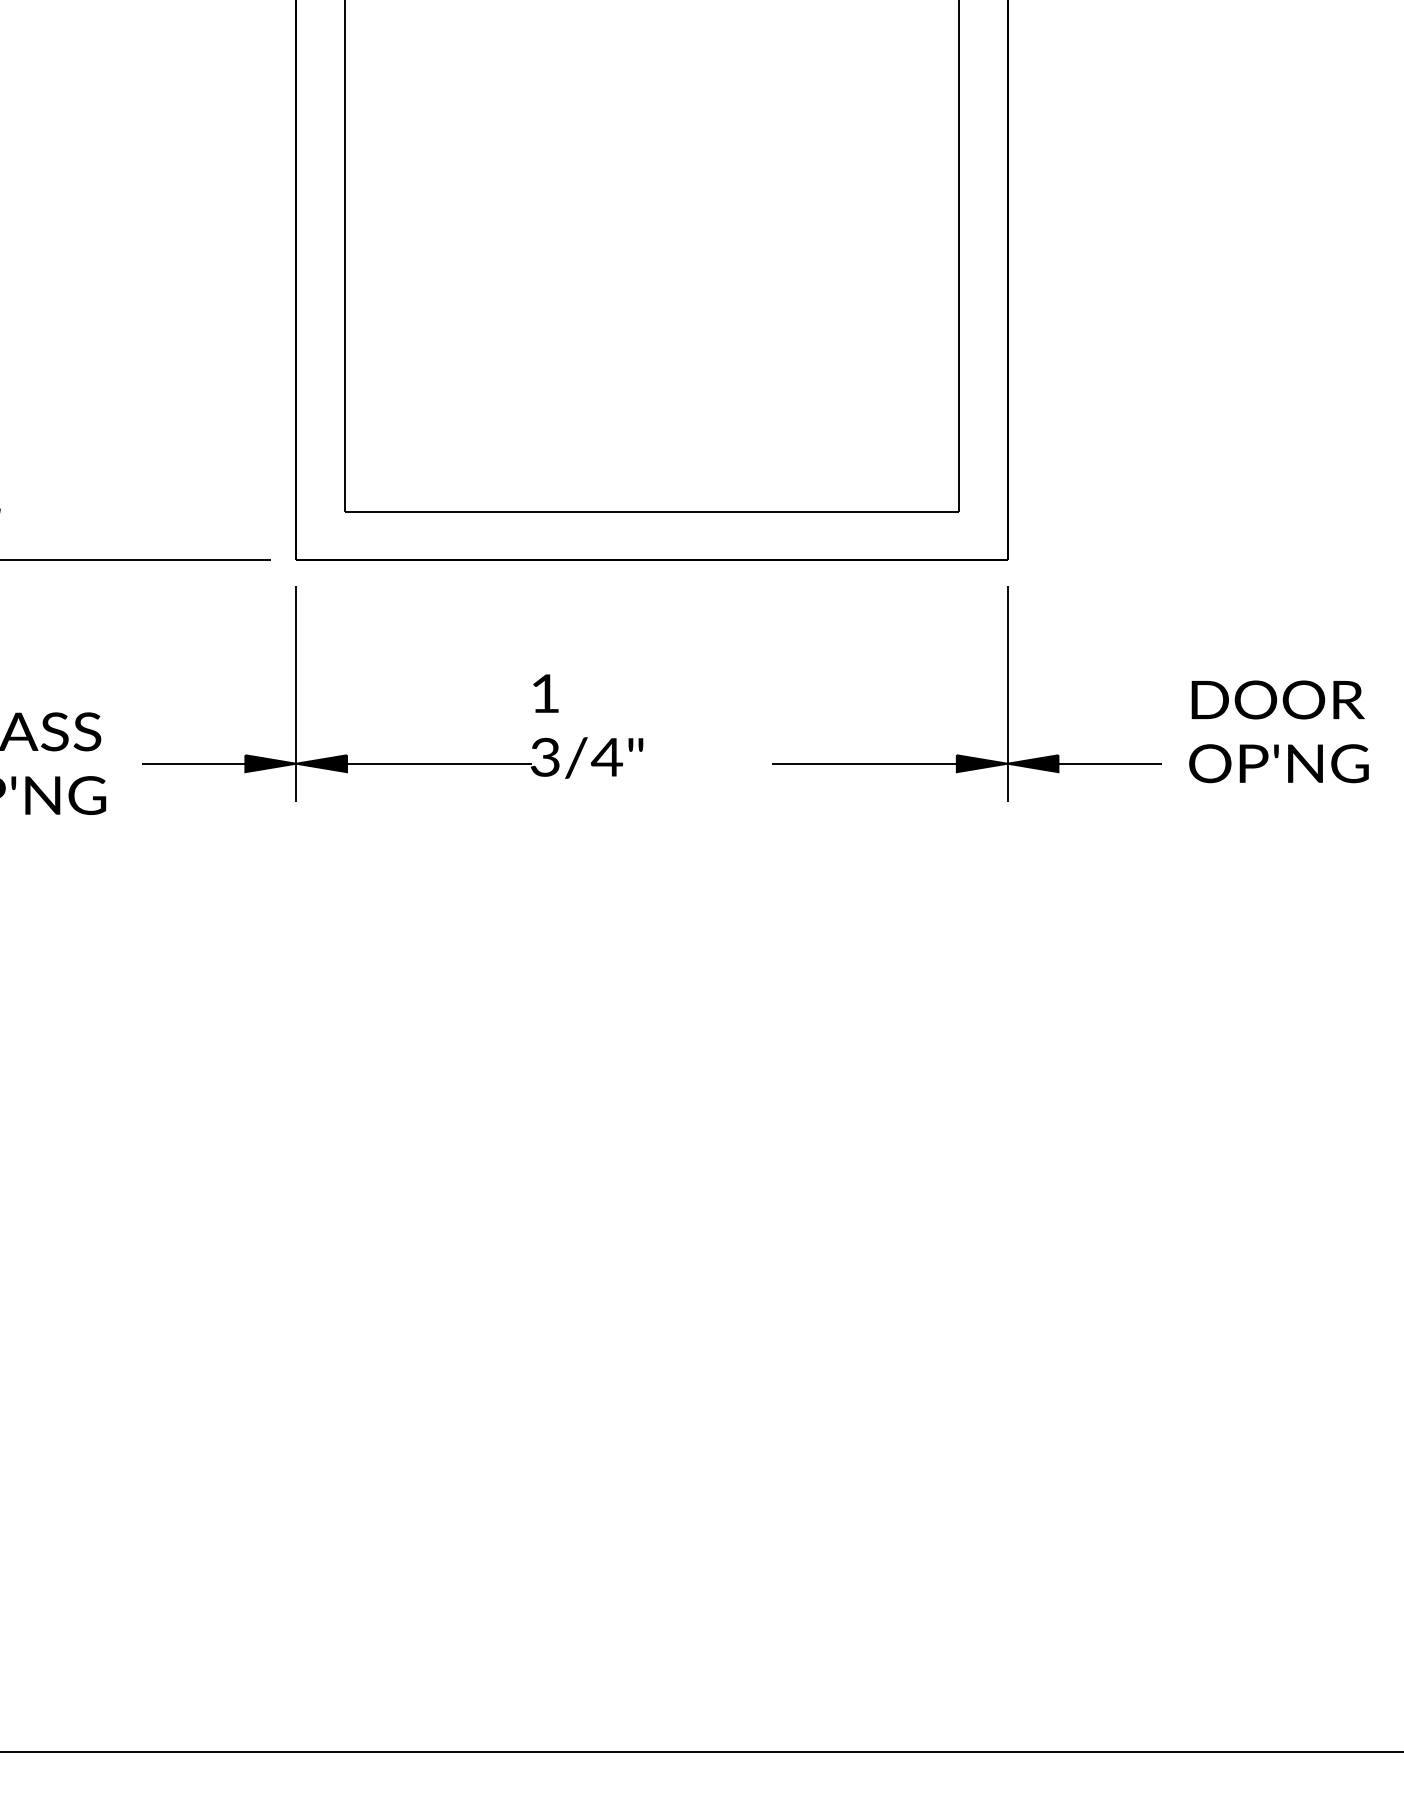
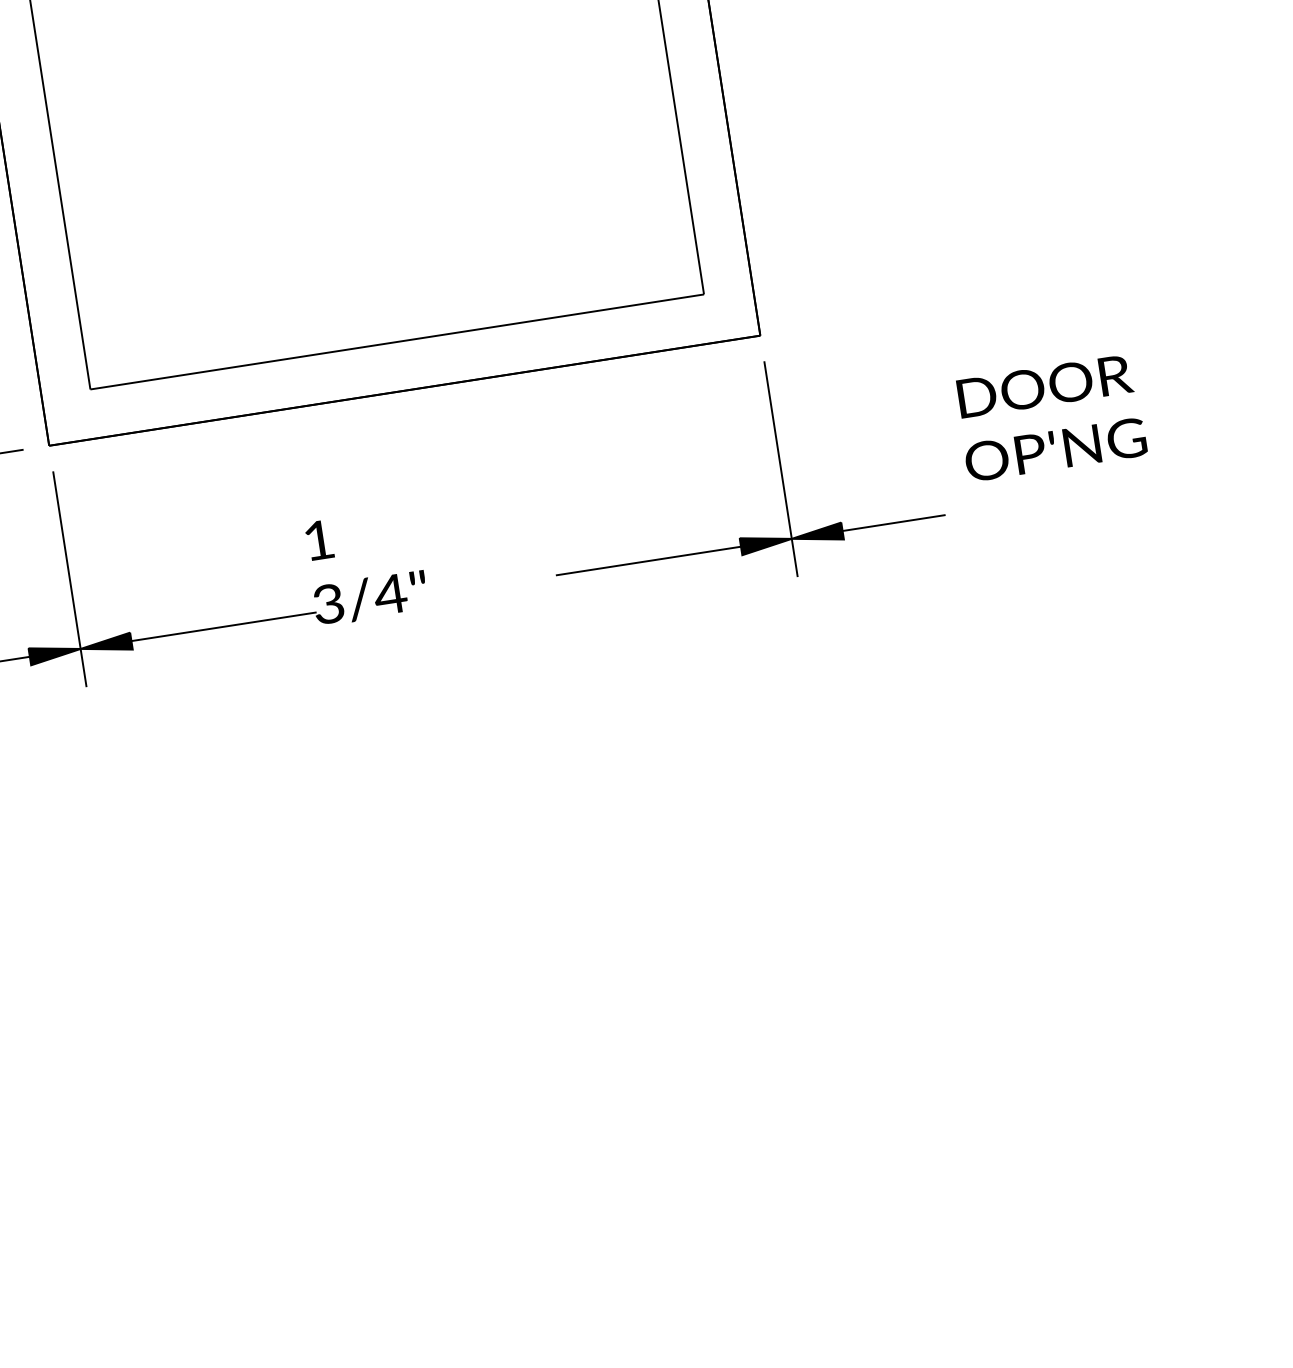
text: (1278, 731) -> (1050, 417), moved

